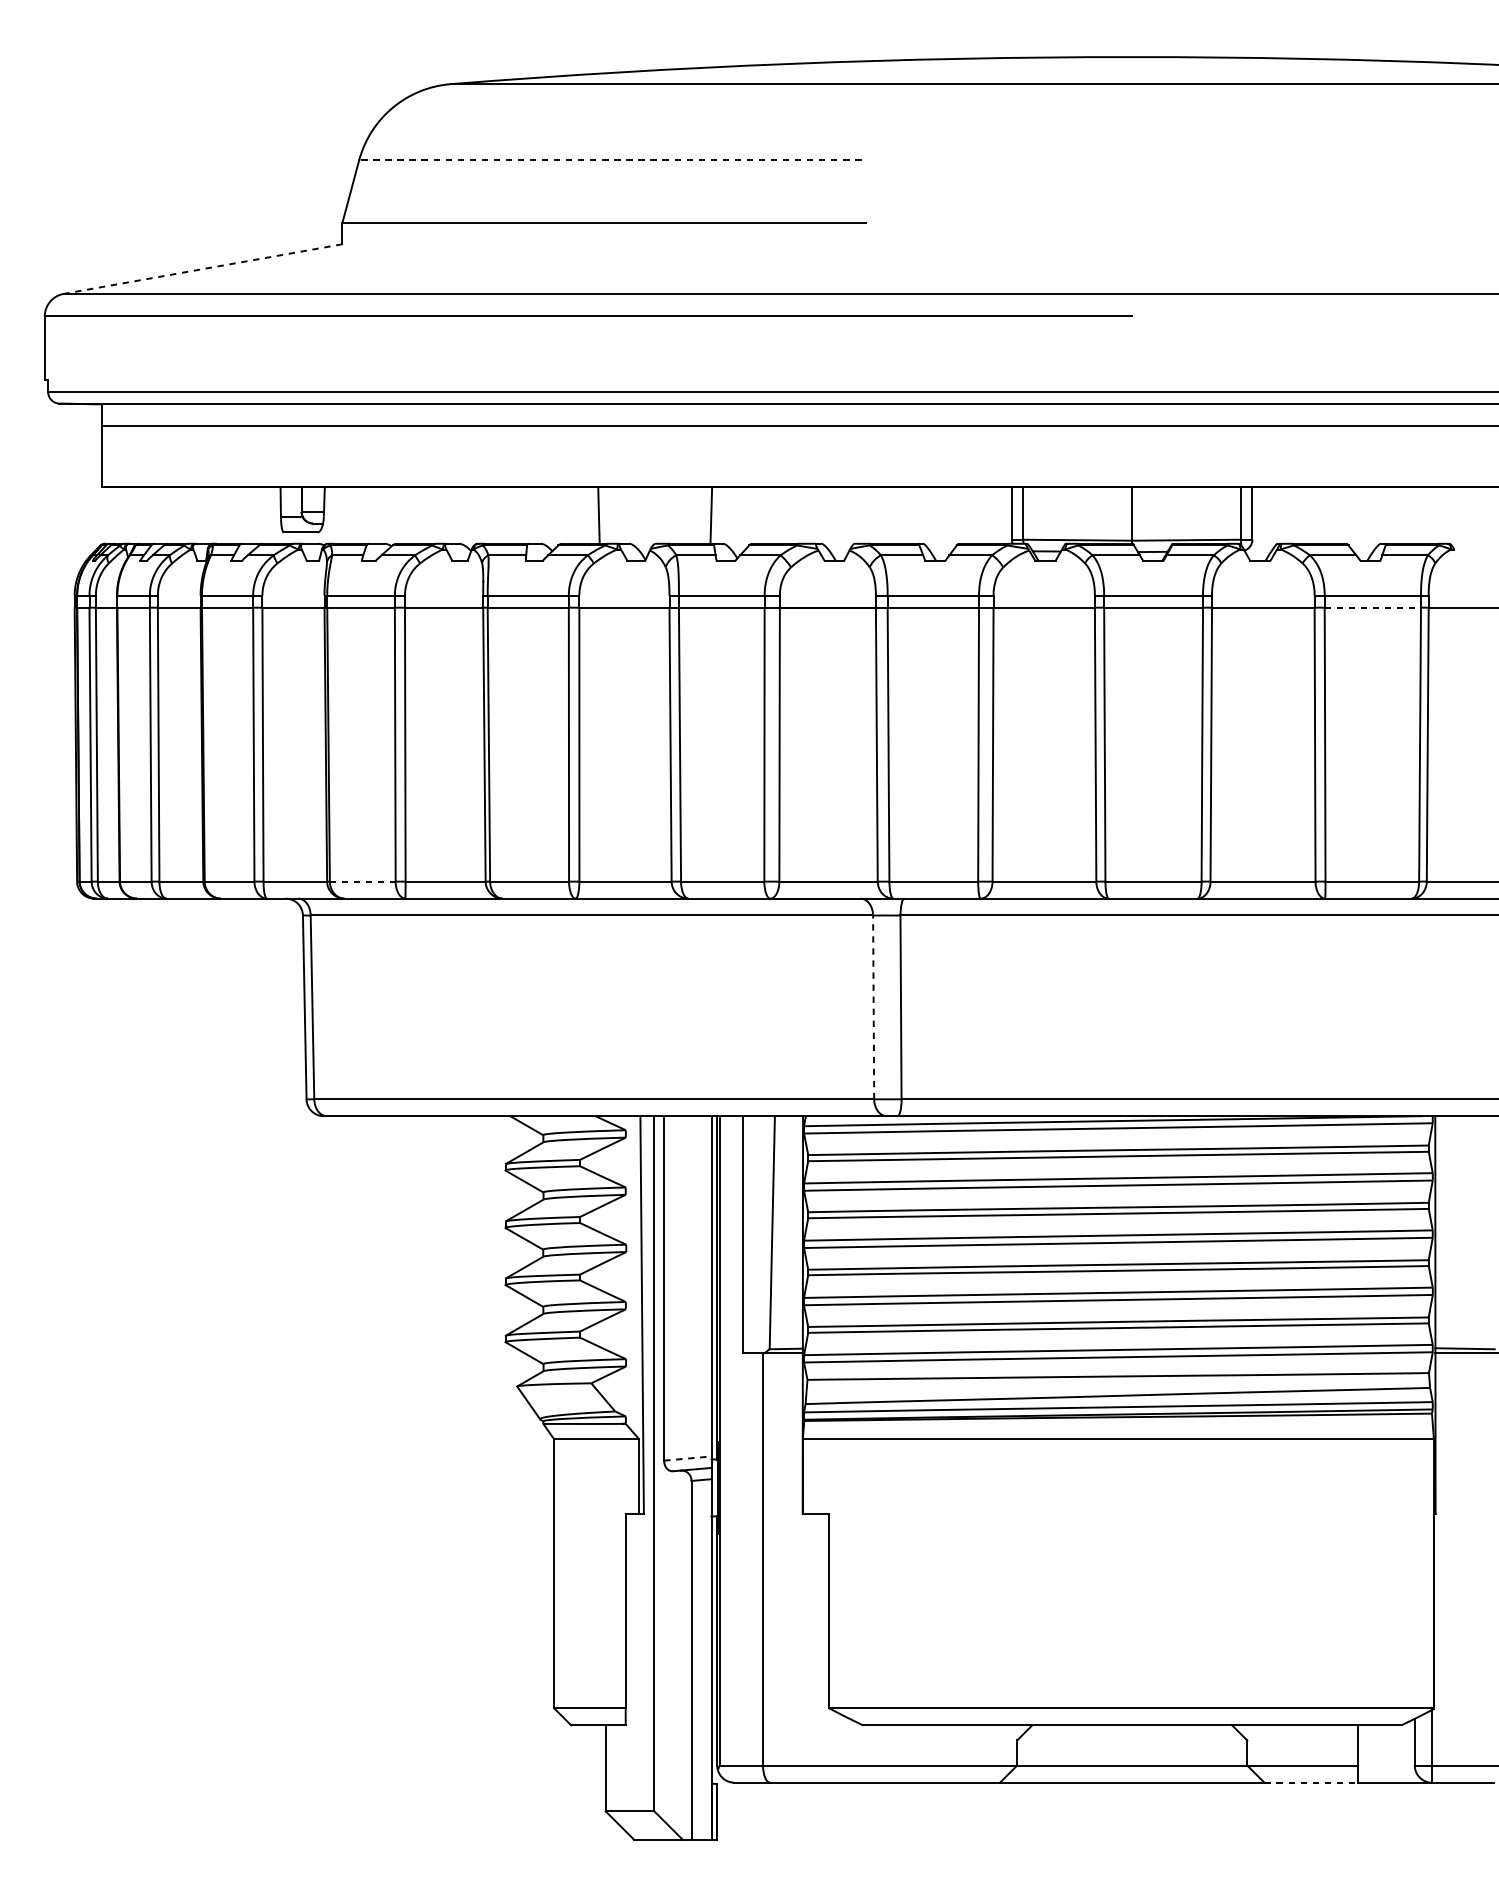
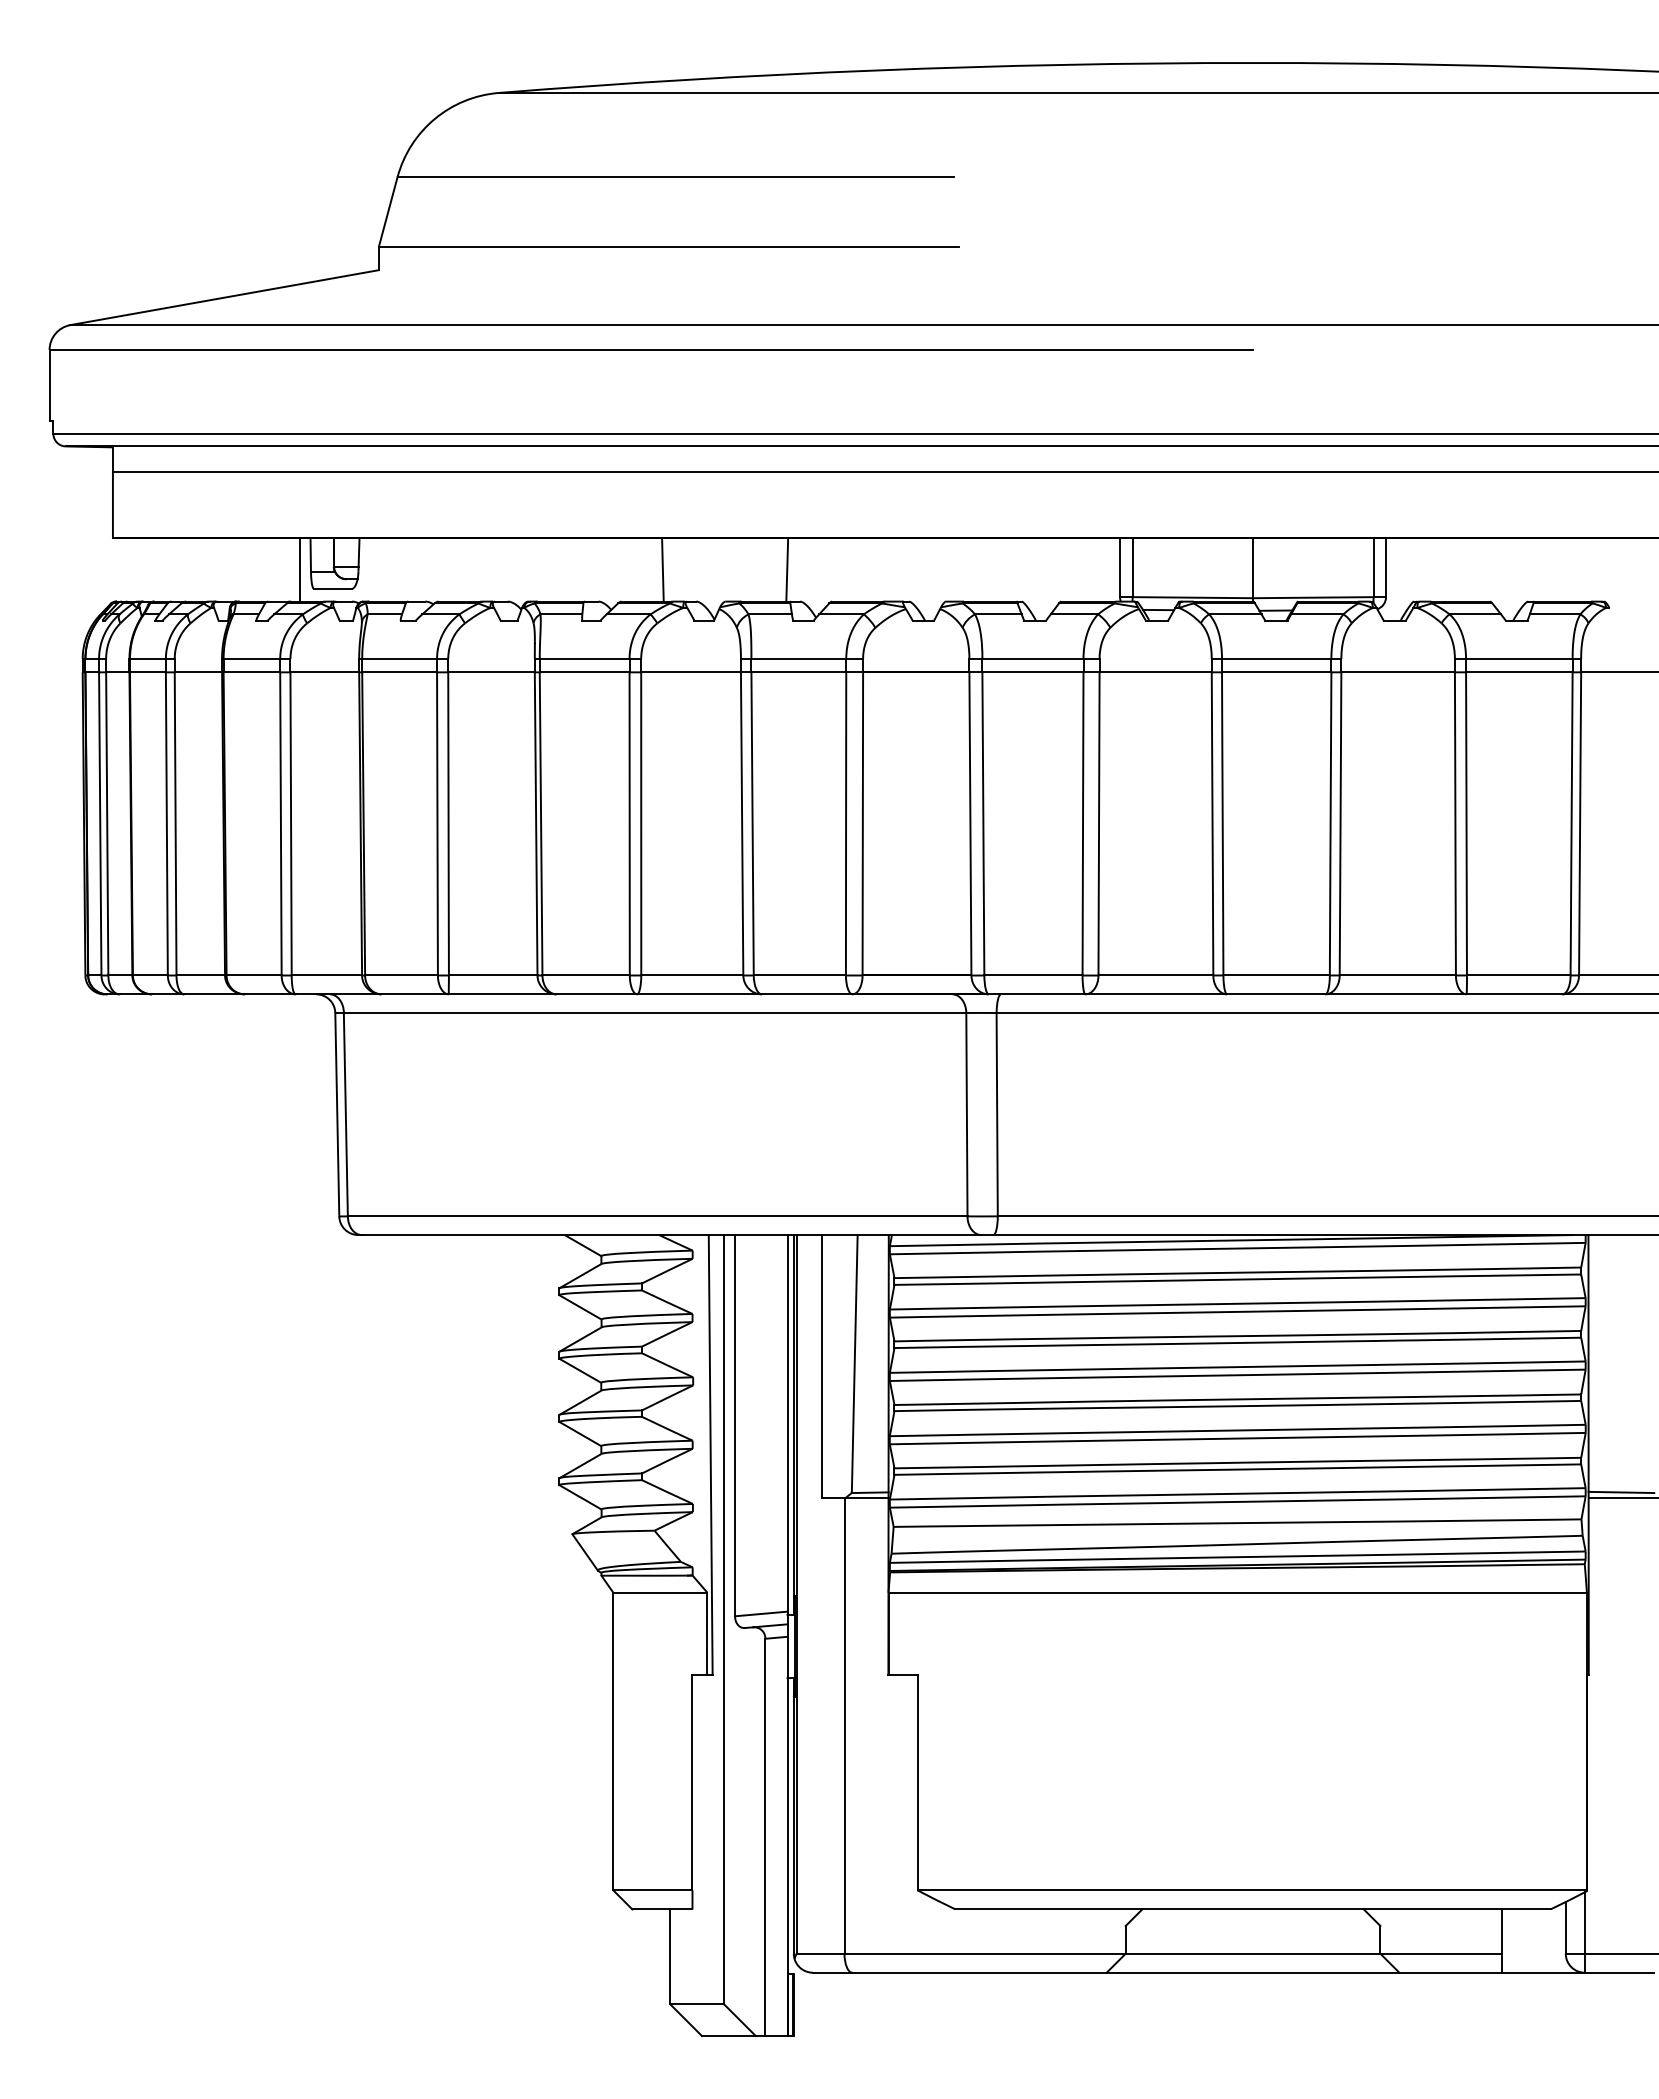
line: (610, 160) -> (675, 177), dashed -> solid
line: (202, 268) -> (224, 297), dashed -> solid
line: (270, 514) -> (299, 569), added
line: (1372, 607) -> (1519, 672), dashed -> solid
line: (363, 881) -> (402, 975), dashed -> solid
line: (873, 1007) -> (966, 1114), dashed -> solid
line: (688, 1458) -> (761, 1613), dashed -> solid
line: (1310, 1782) -> (1450, 1972), dashed -> solid

